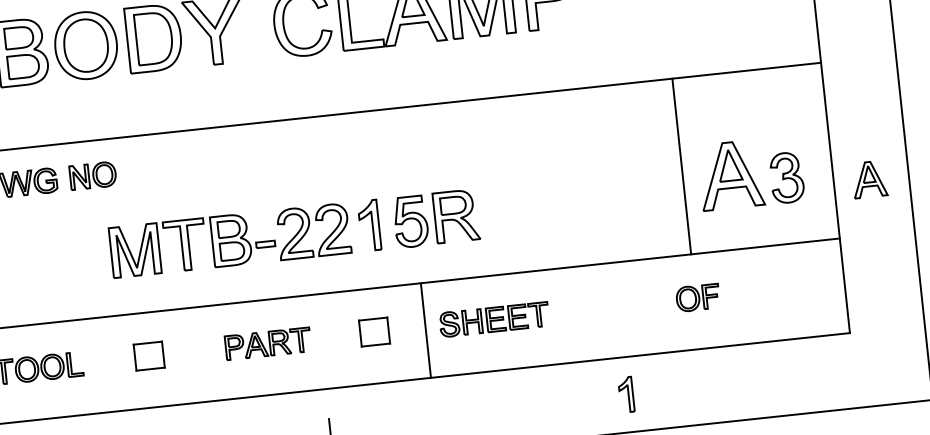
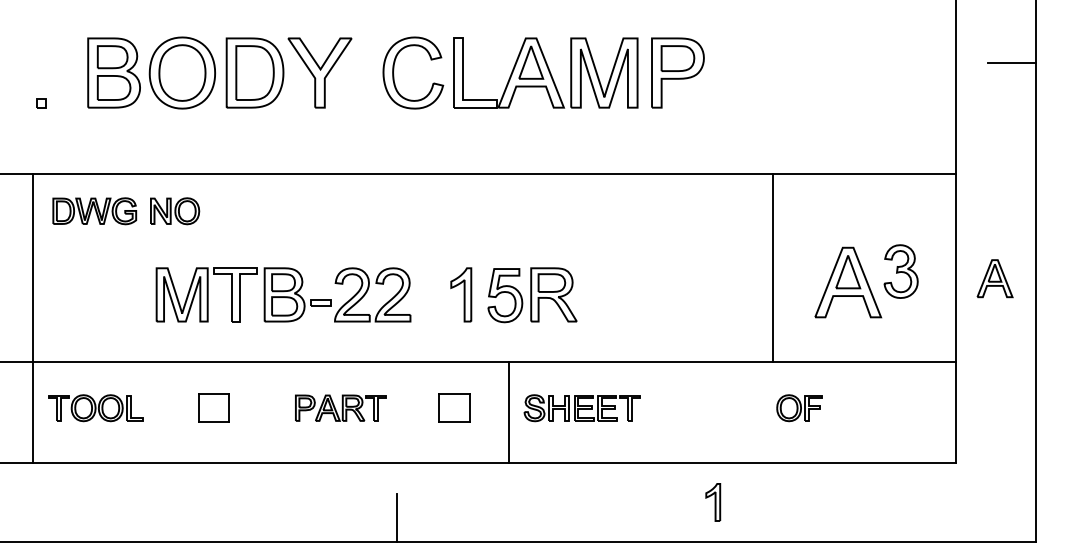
line: (681, 166) -> (773, 267), moved
part: (786, 177) -> (900, 271), moved
part: (869, 179) -> (994, 278), moved
part: (230, 240) -> (283, 294), moved

